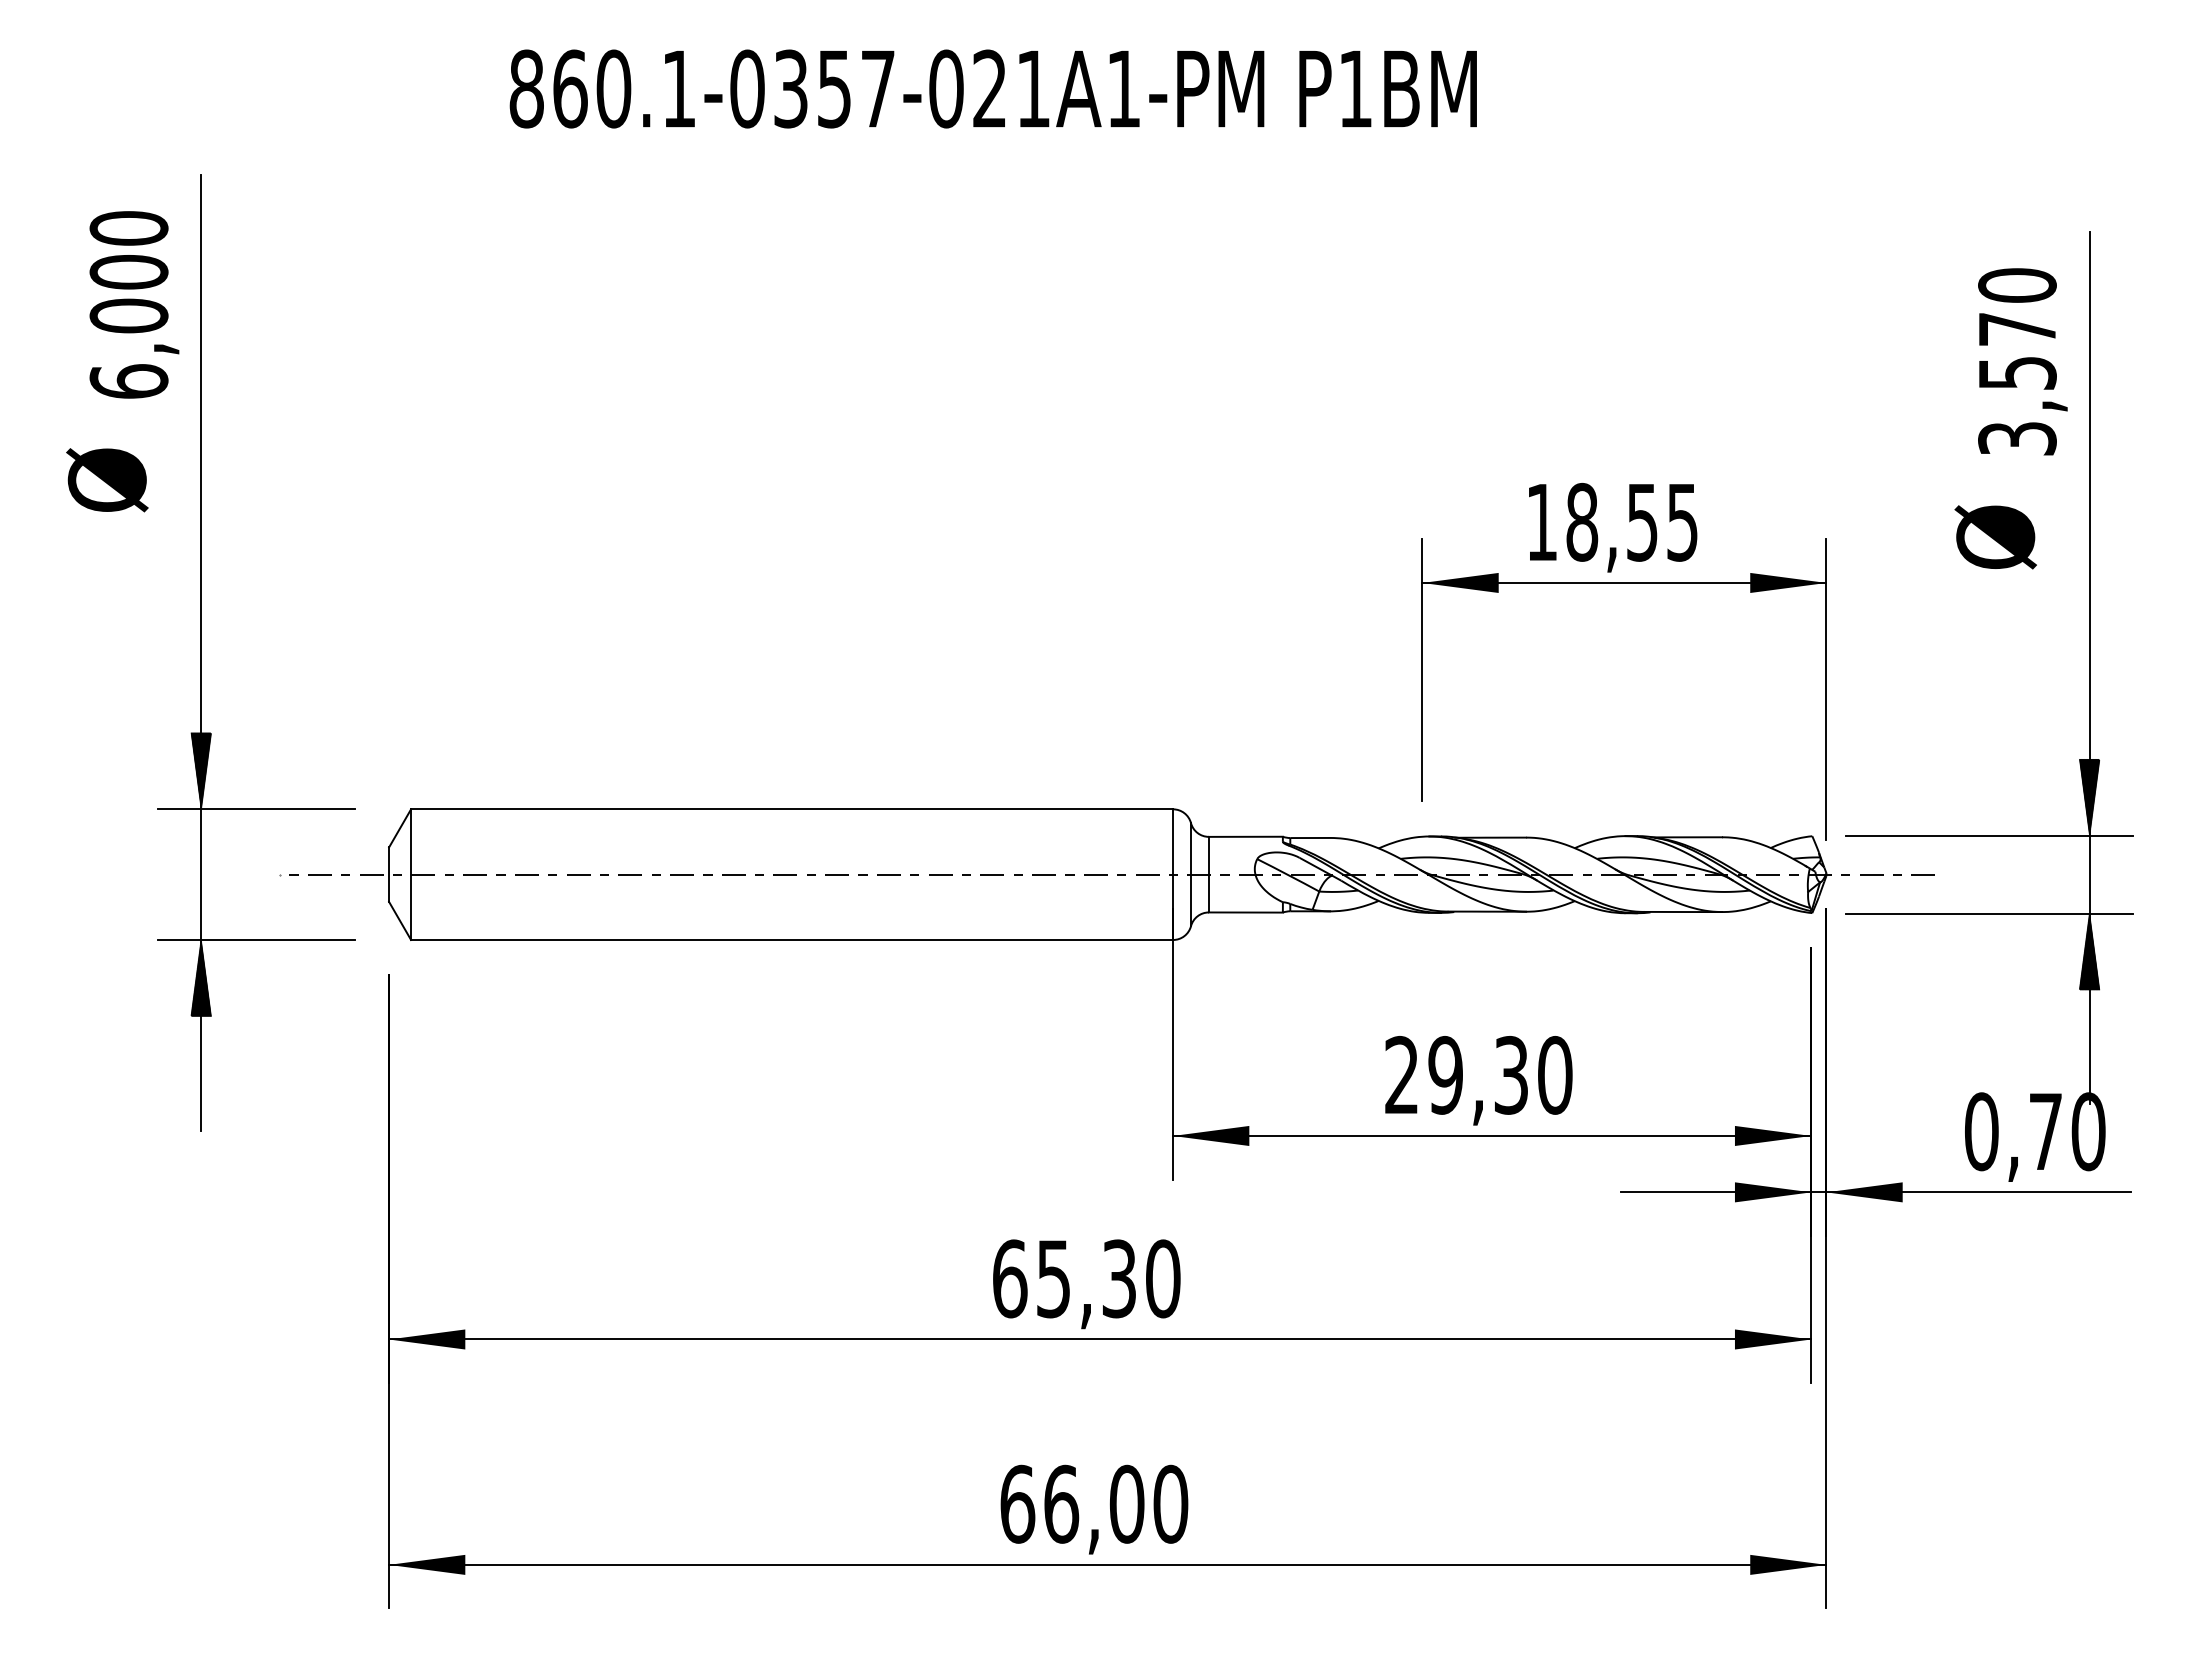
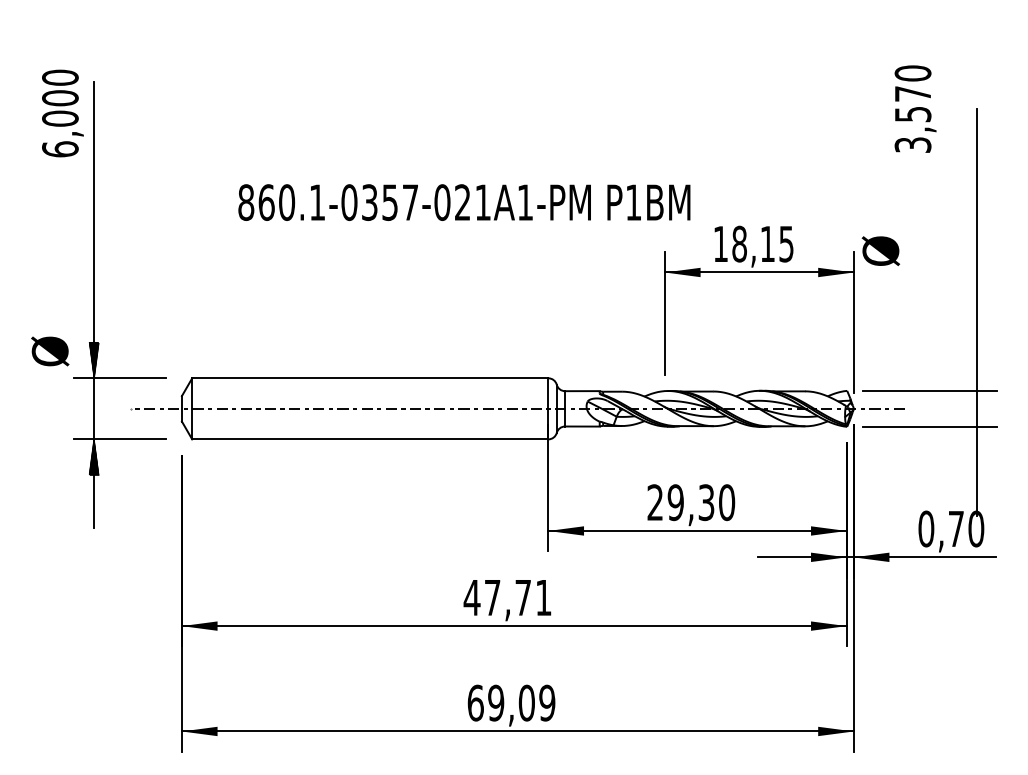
text: (993, 88) -> (464, 202), moved
text: (133, 304) -> (62, 113), moved
text: (2022, 360) -> (915, 108), moved
text: (107, 480) -> (50, 351), moved
text: (1641, 523) -> (767, 244), 18,55 -> 18,15
text: (1994, 535) -> (880, 250), moved
hatch: (2088, 796) -> (976, 372), removed
hatch: (2088, 950) -> (976, 444), removed
text: (1085, 1278) -> (507, 597), 65,30 -> 47,71
text: (1115, 1502) -> (521, 702), 66,00 -> 69,09

